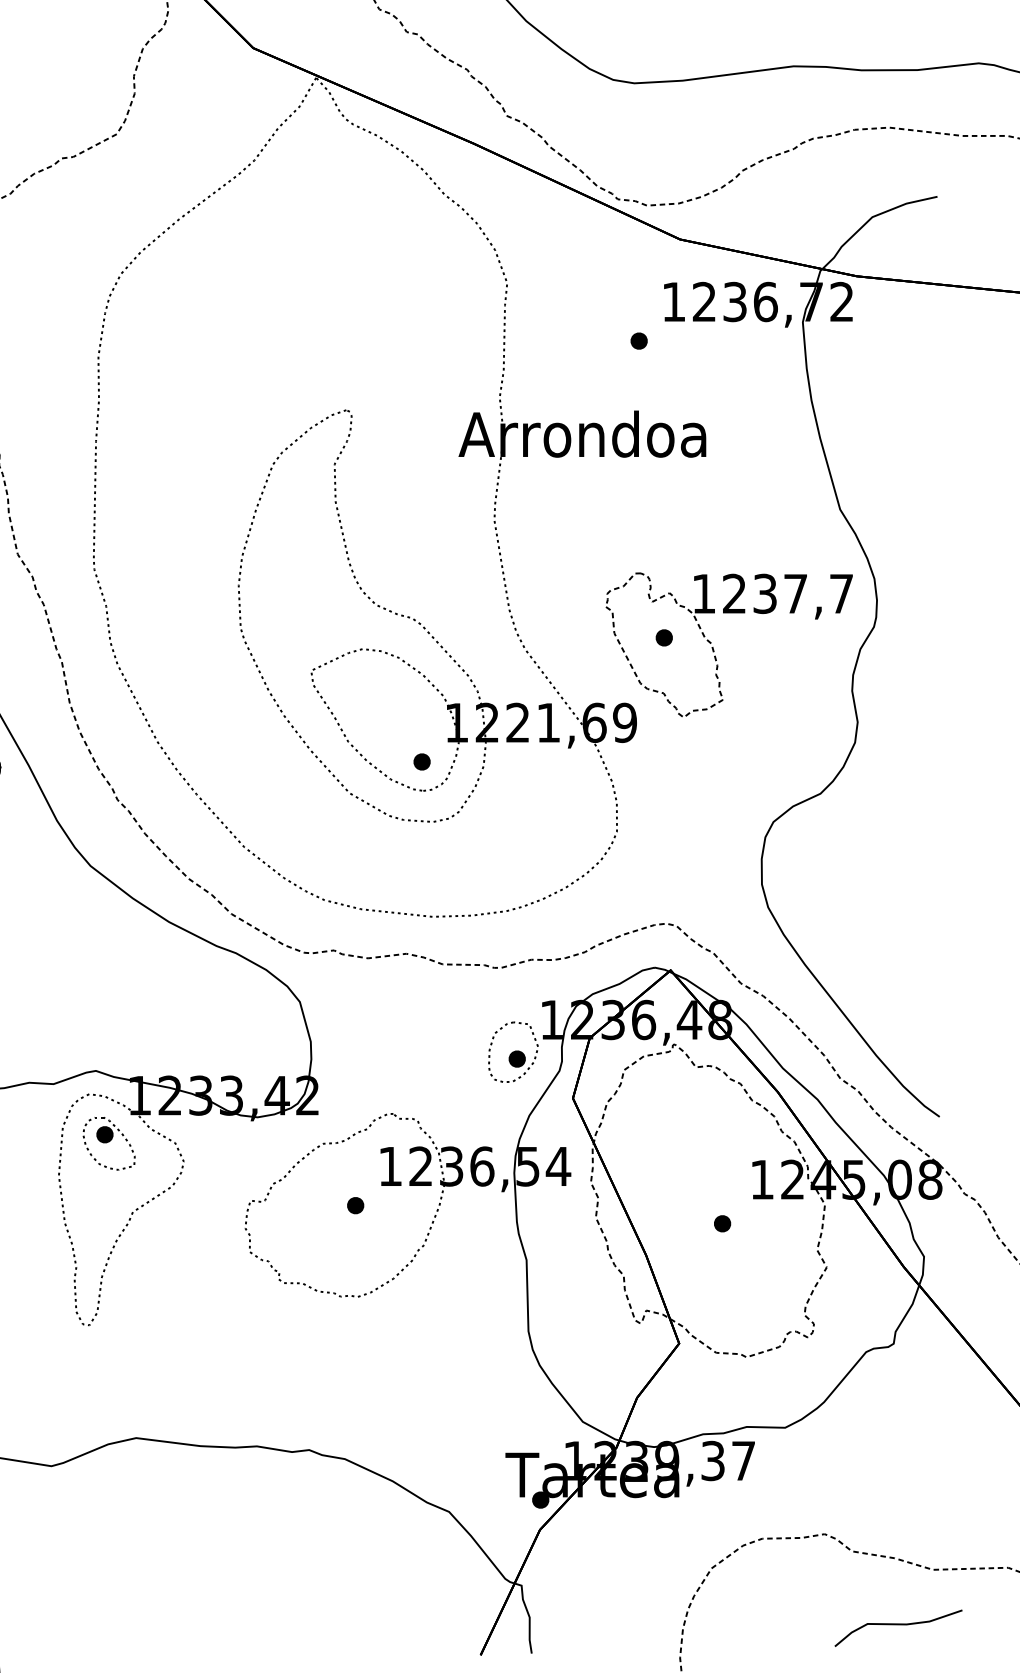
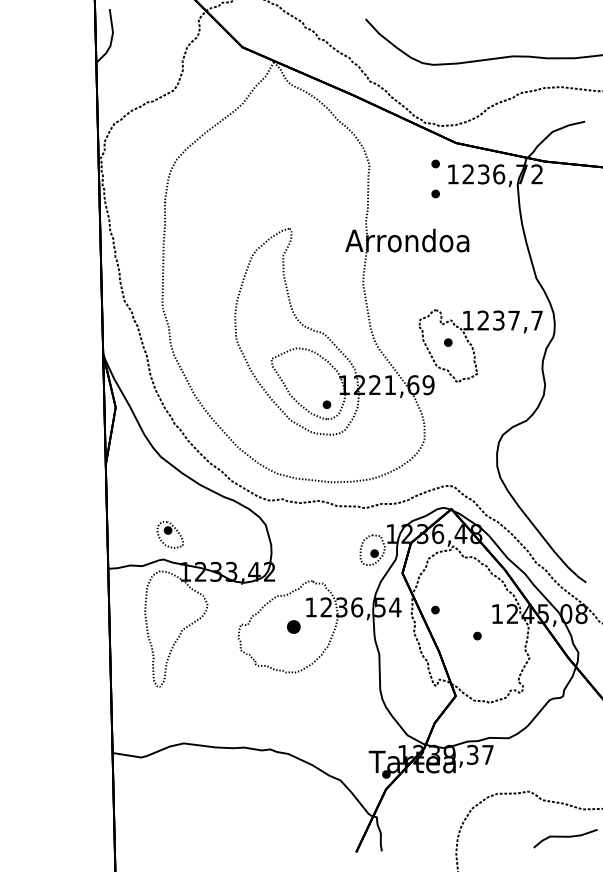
part: (638, 280) -> (435, 163), added
part: (107, 1142) -> (169, 534), moved
part: (638, 1170) -> (435, 609), added
part: (355, 1204) -> (293, 626), size x1.6

